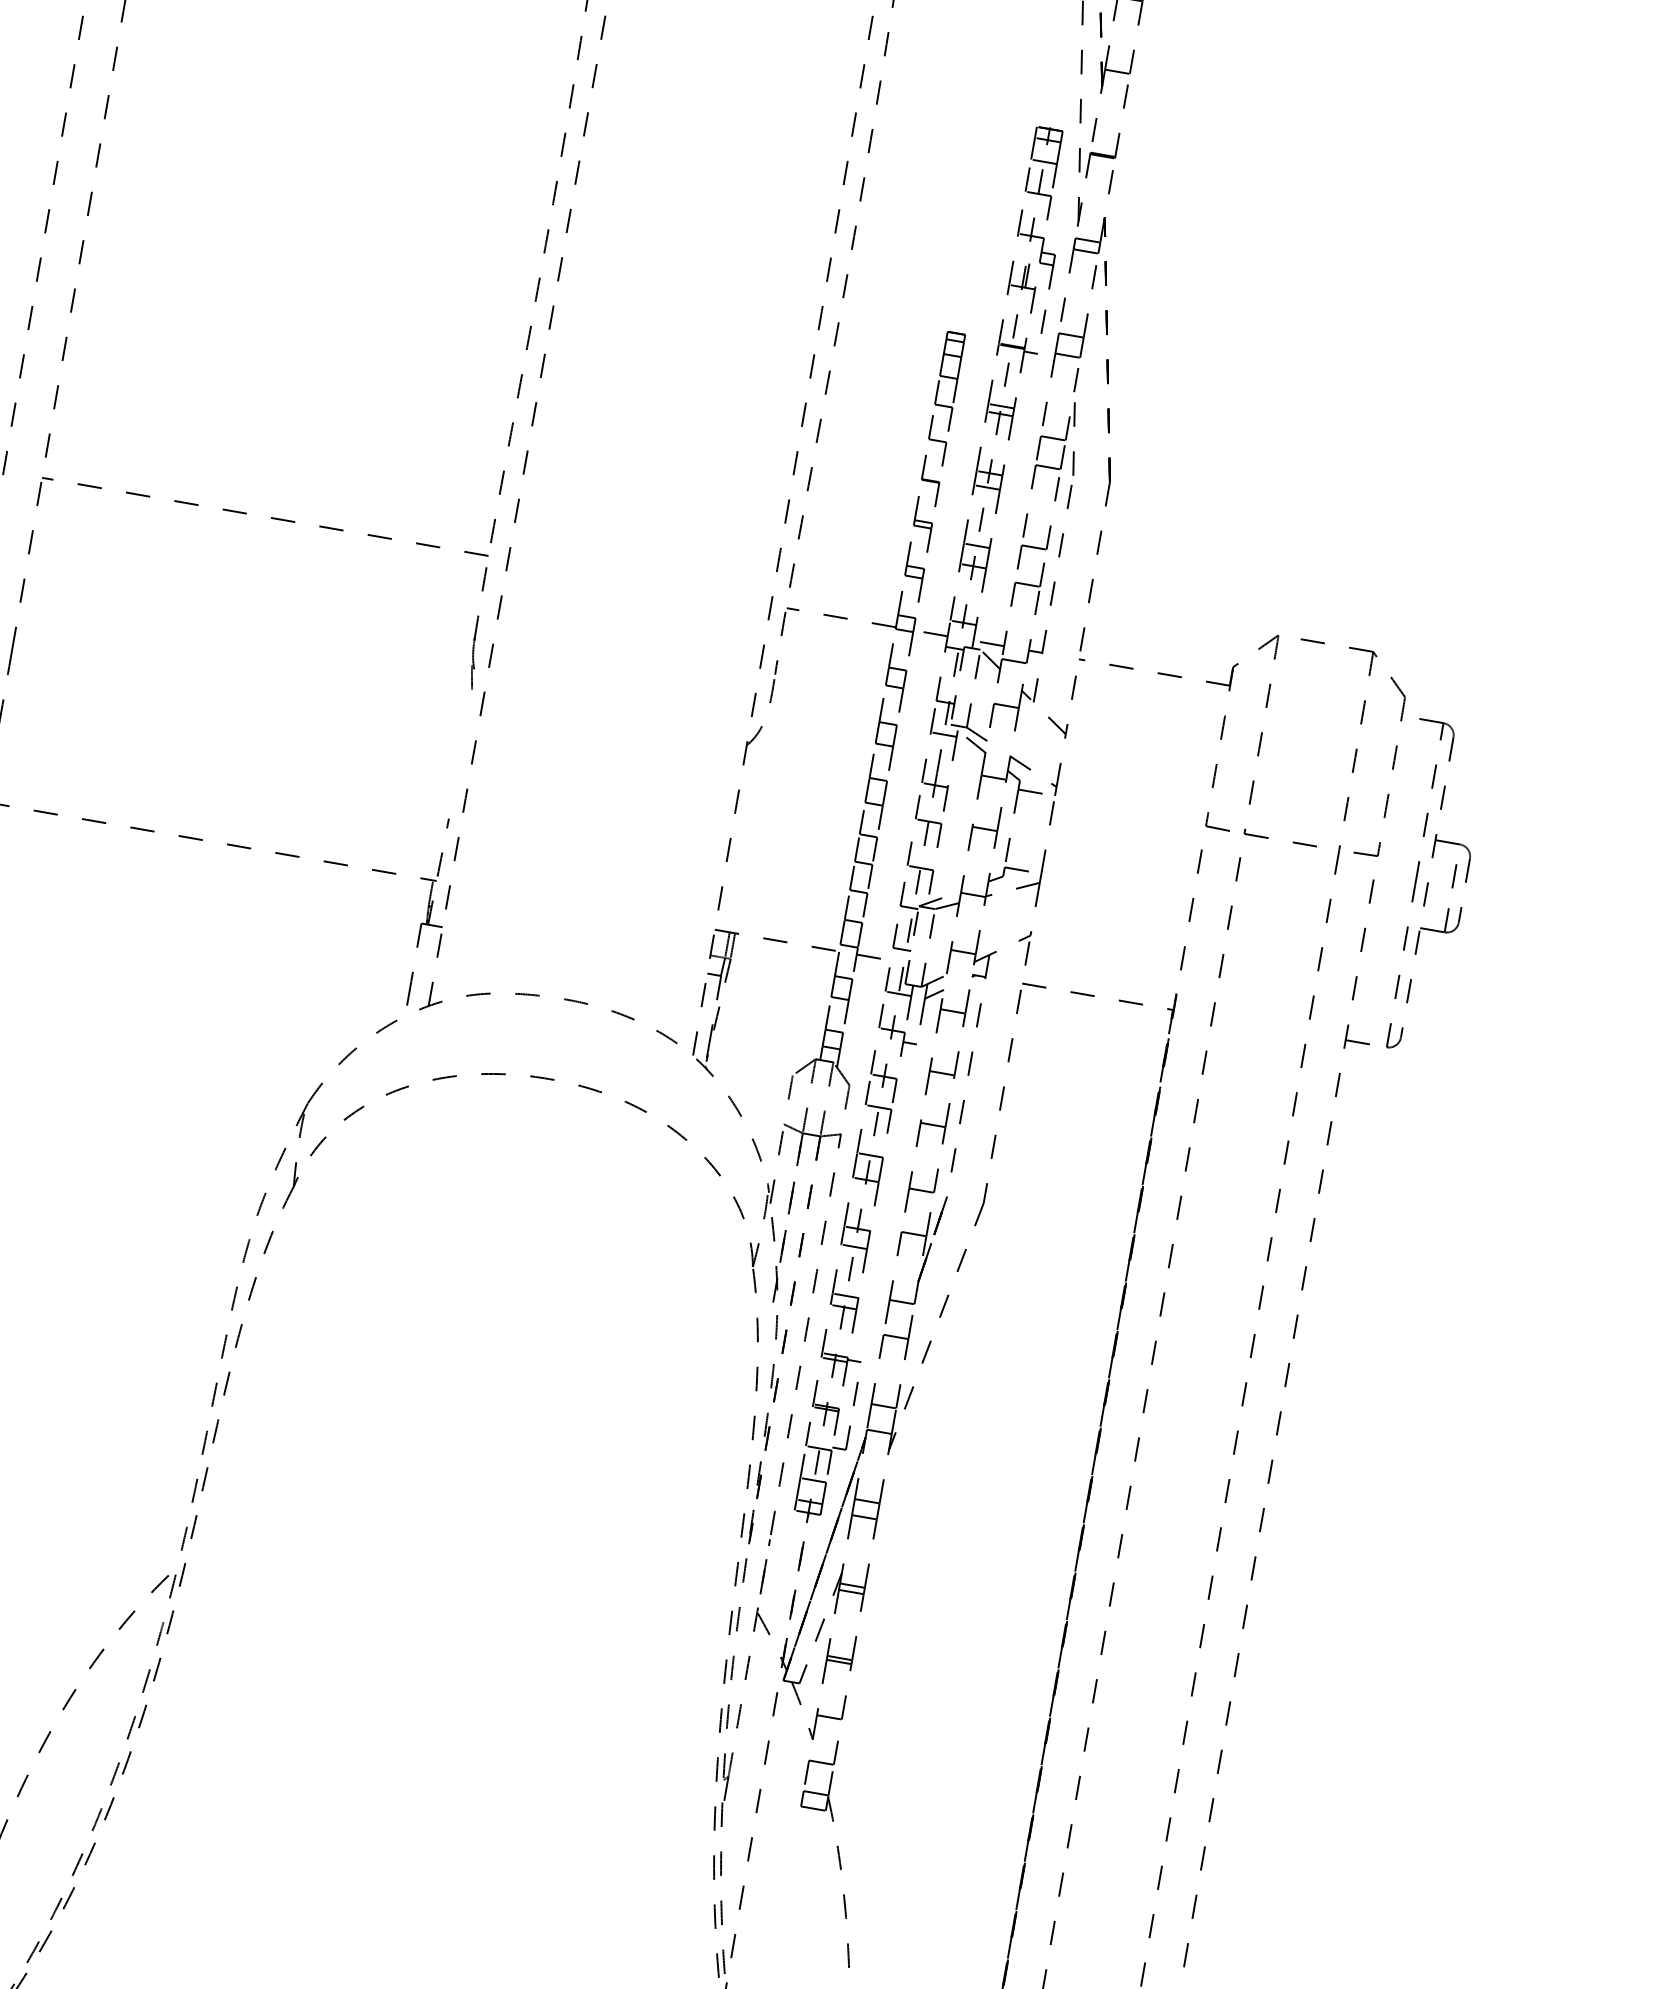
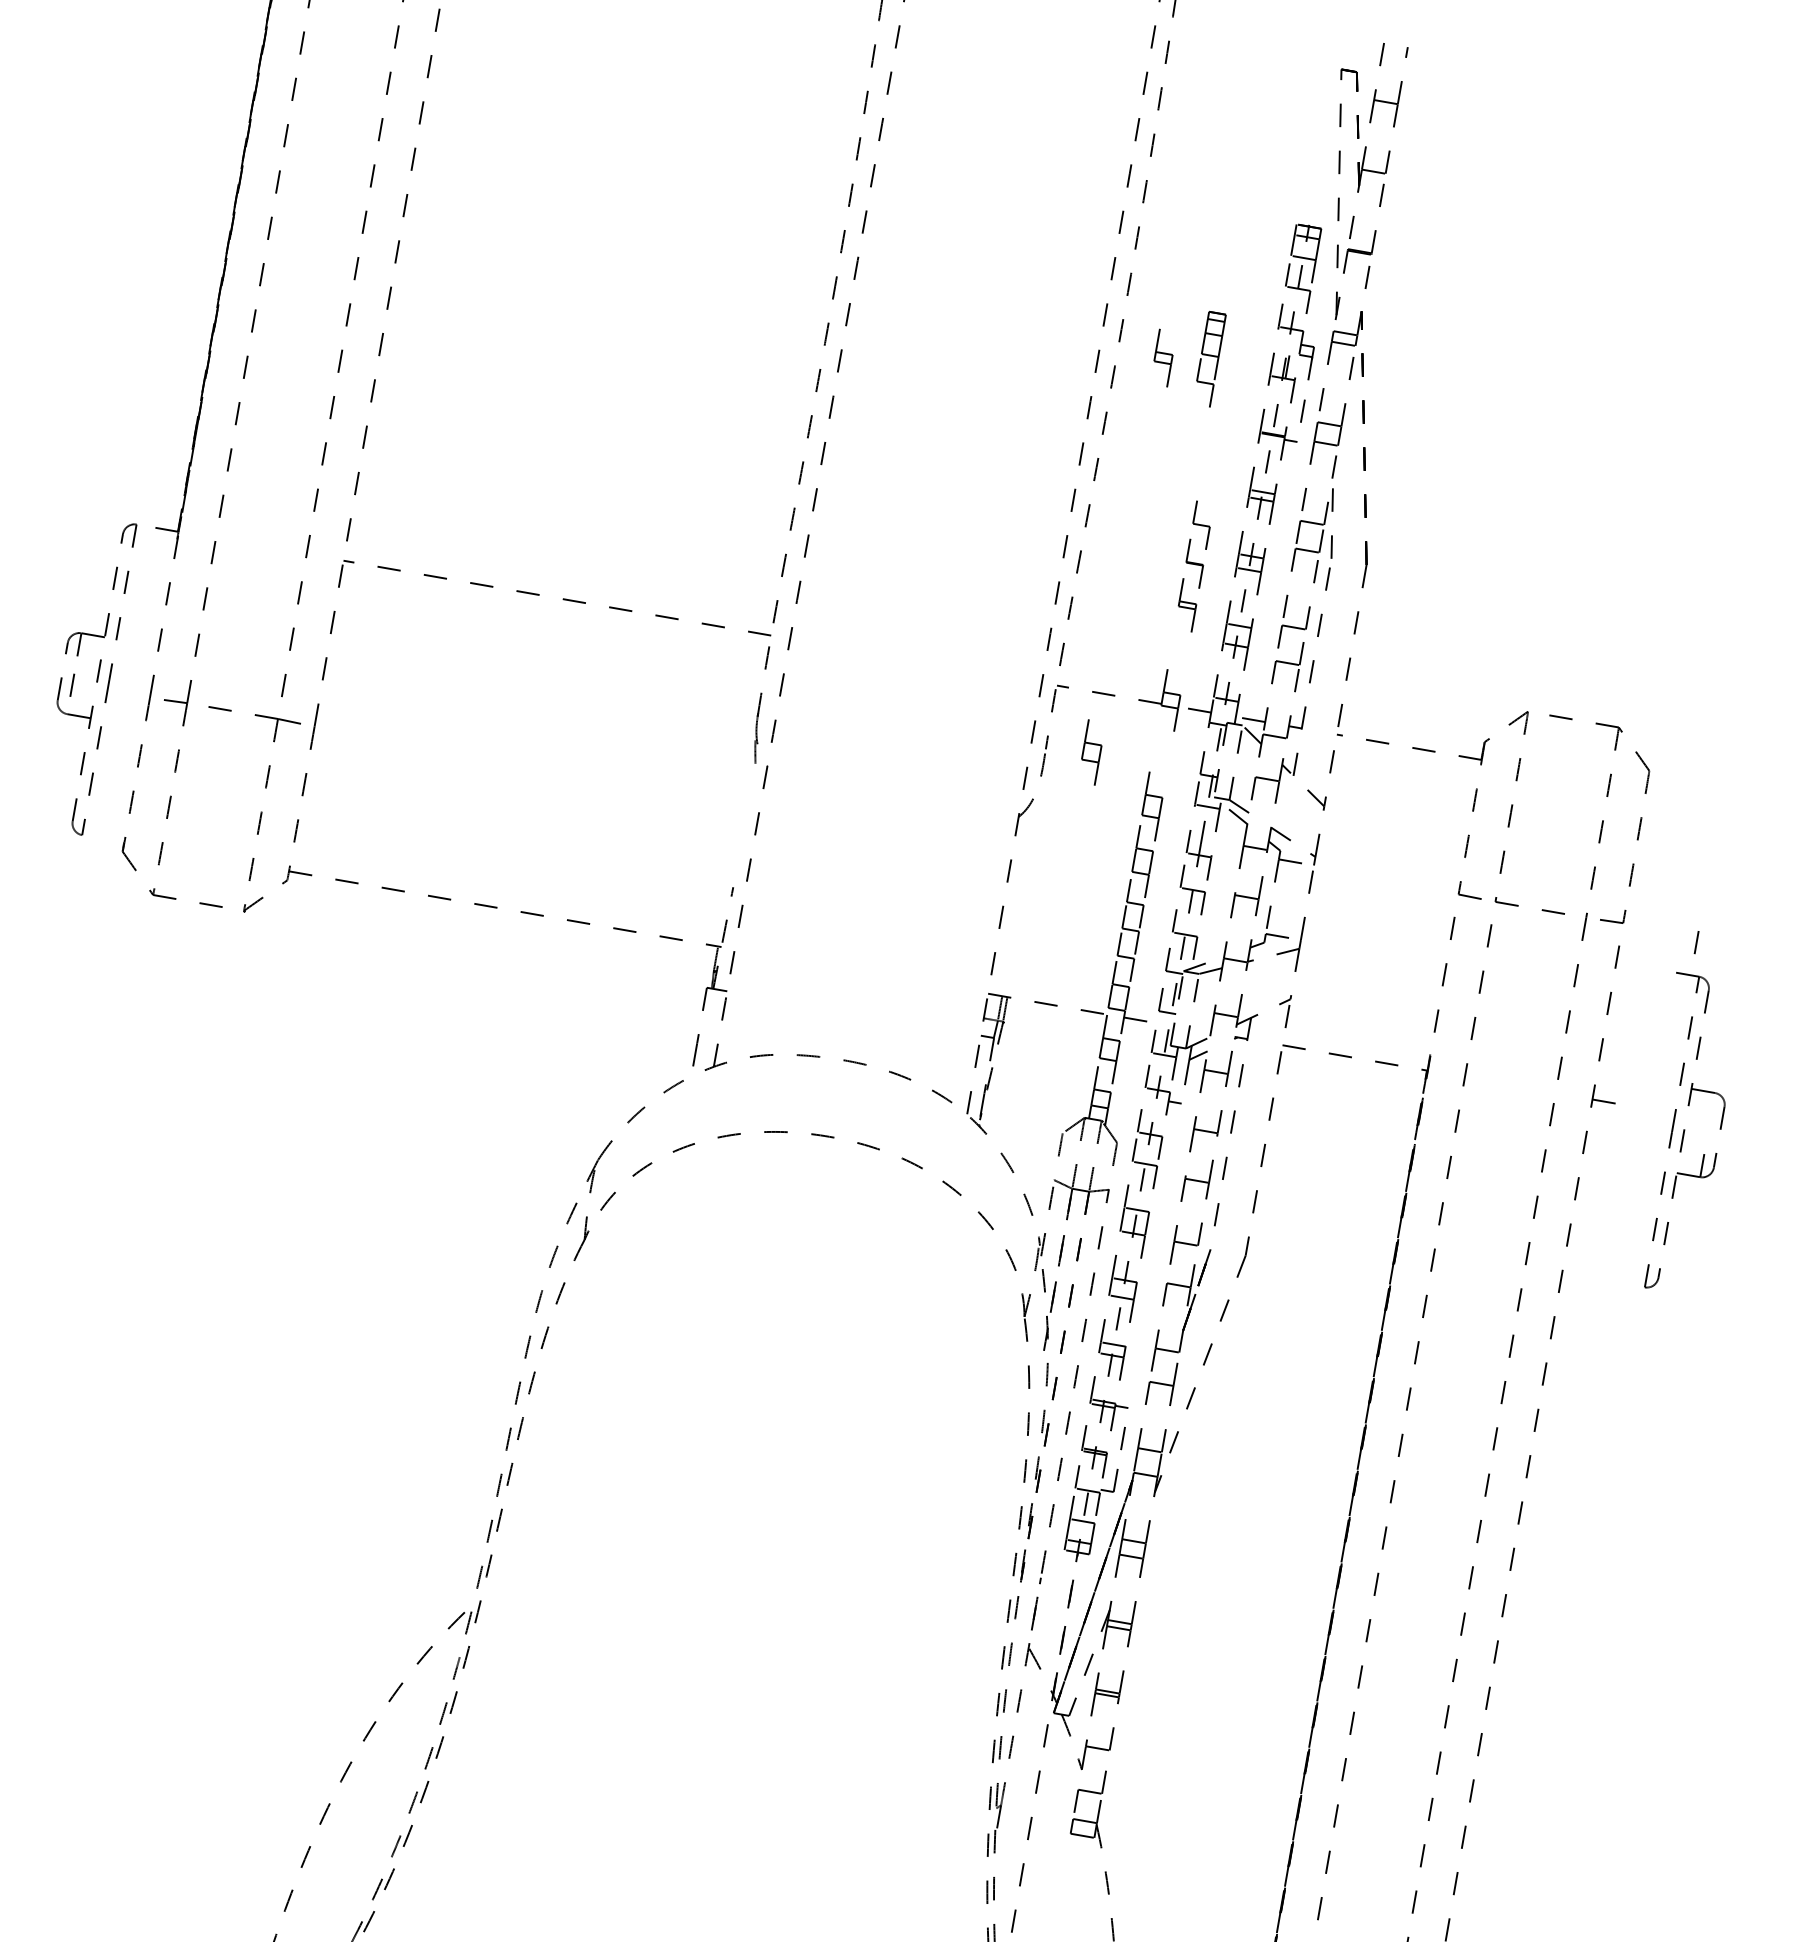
part: (950, 380) -> (1211, 358), moved
part: (914, 571) -> (1163, 357), moved
part: (895, 677) -> (1091, 752), moved
part: (1428, 882) -> (1684, 1129), moved

